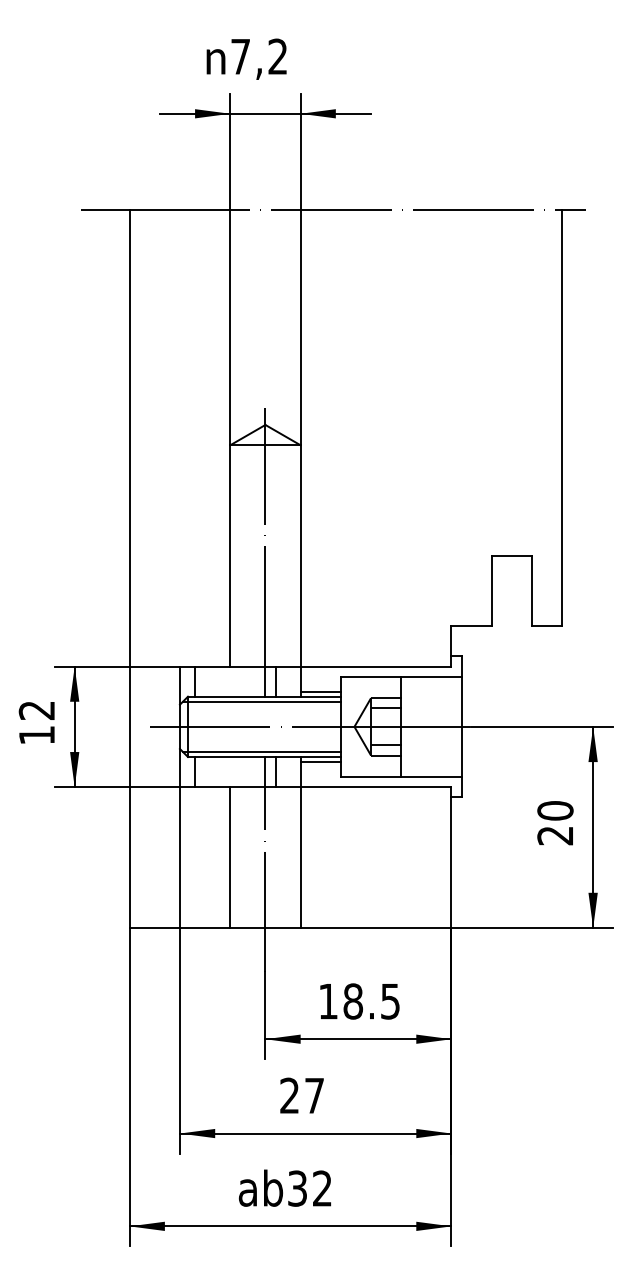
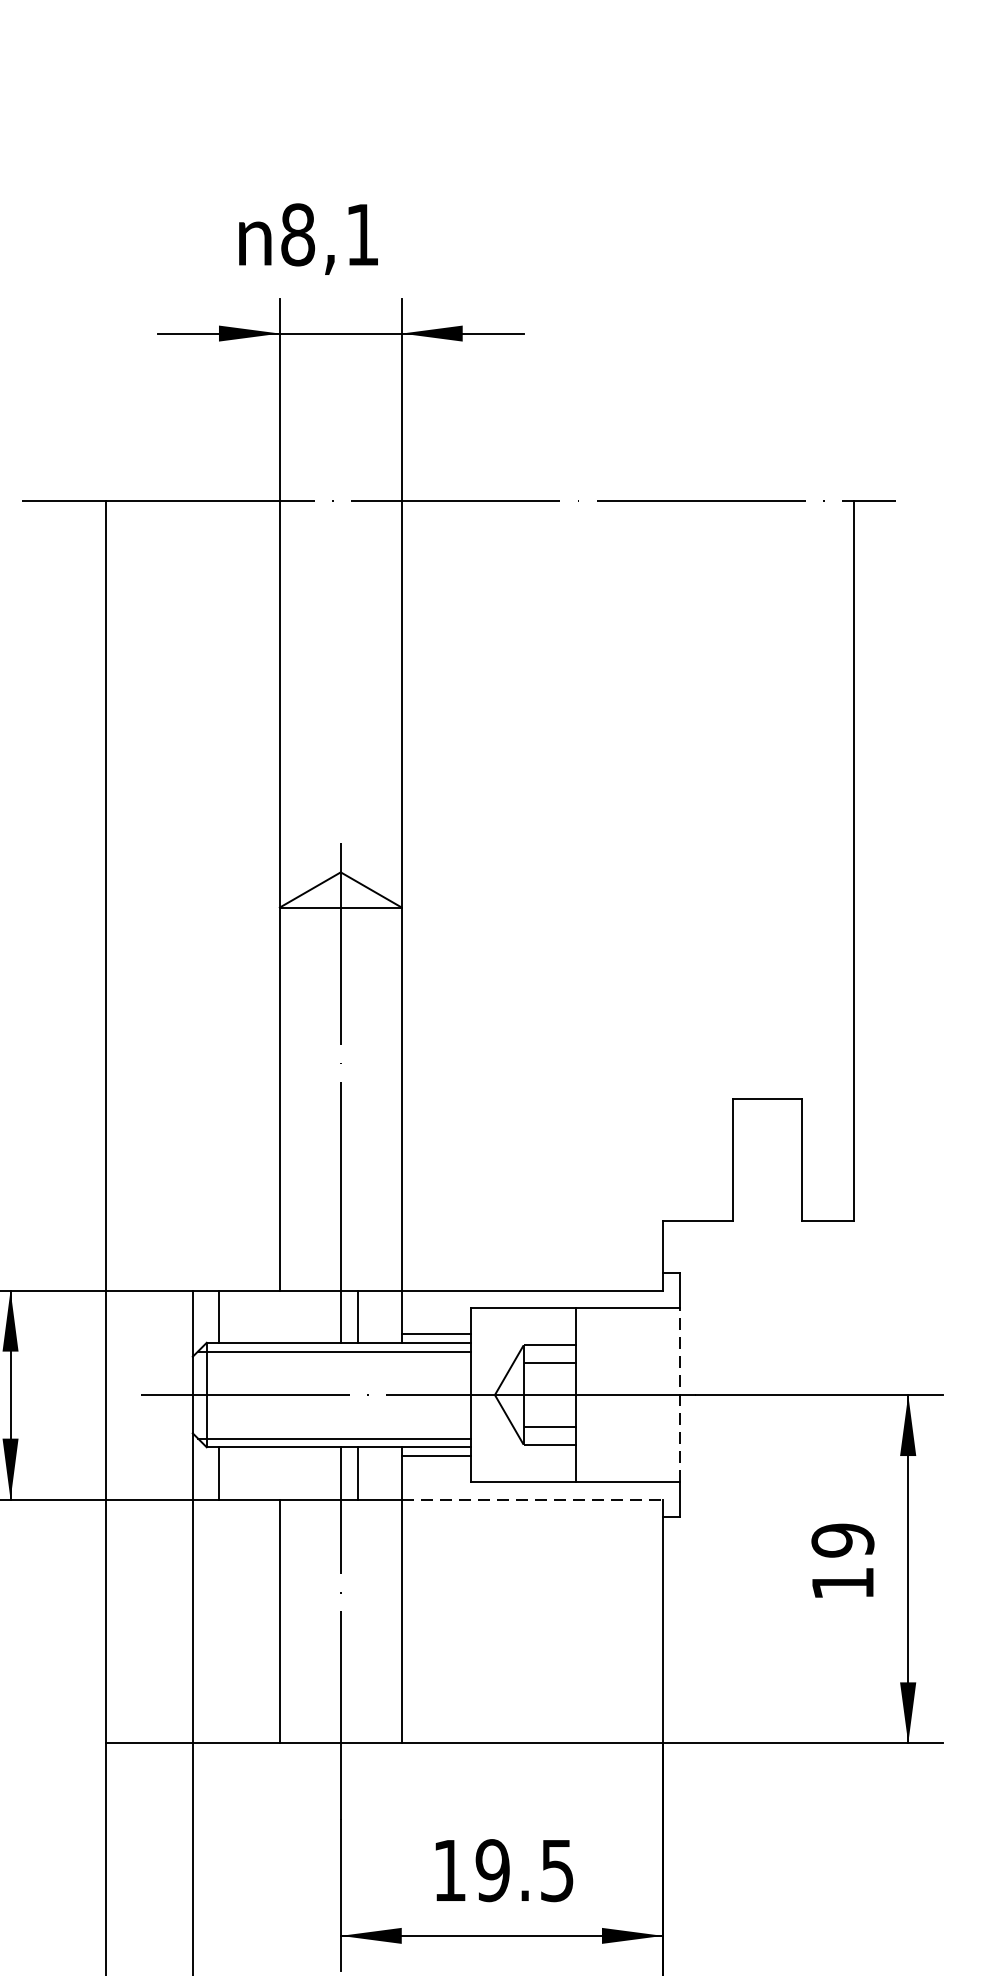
text: (258, 56) -> (328, 234), 7,2 -> 8,1
line: (461, 726) -> (680, 1394), solid -> dashed
line: (376, 787) -> (533, 1500), solid -> dashed
text: (555, 823) -> (843, 1562), 20 -> 19
text: (353, 1001) -> (493, 1870), 18.5 -> 19.5

